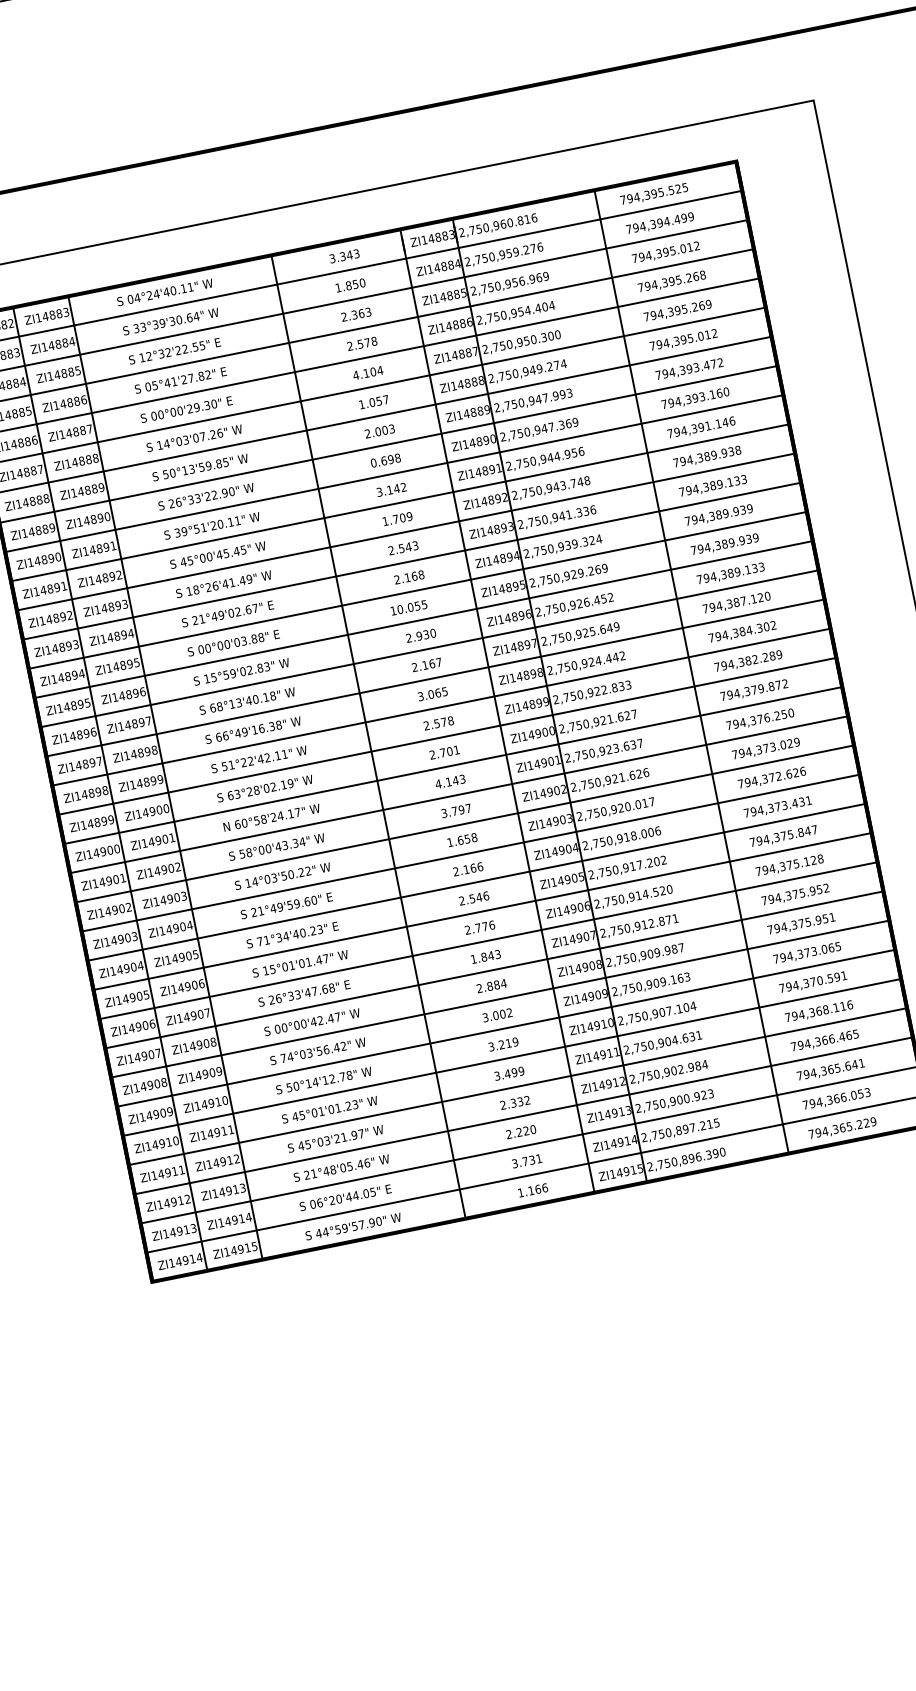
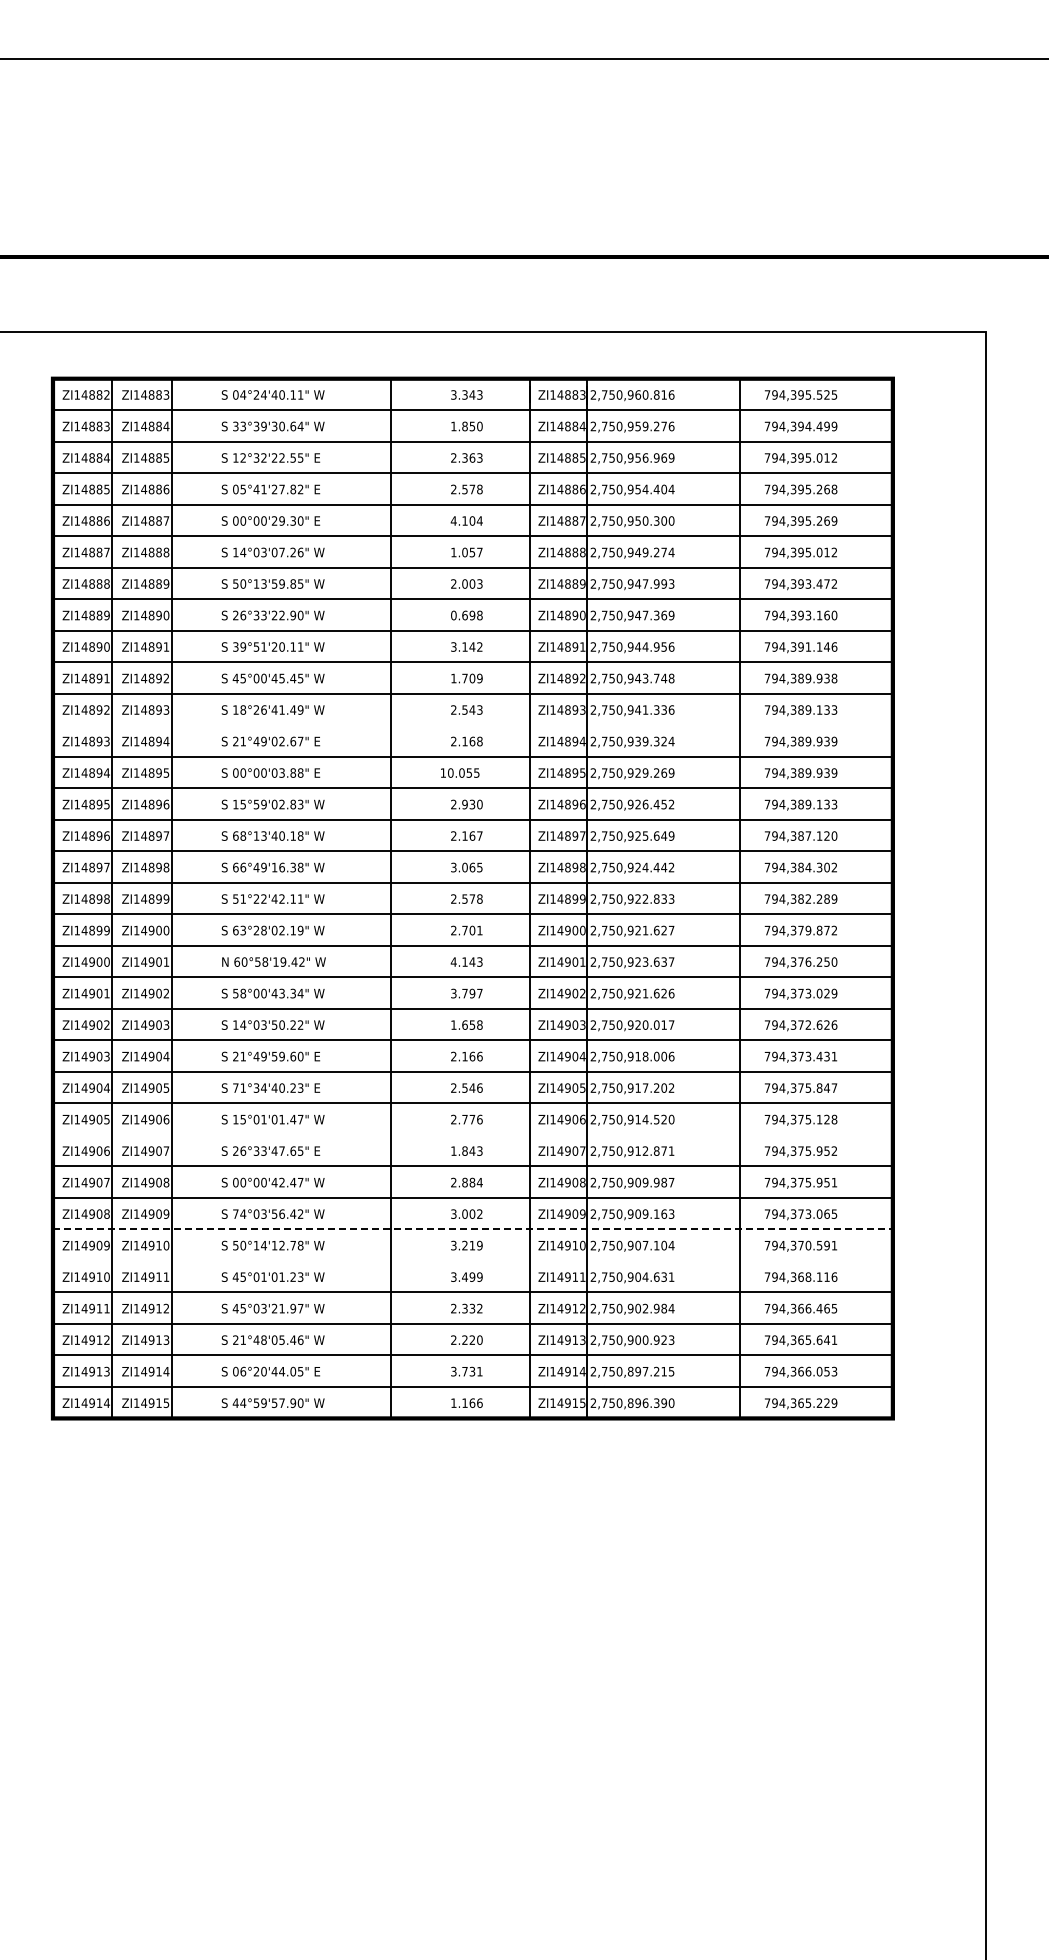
line: (411, 561) -> (472, 725), removed
text: (285, 814) -> (288, 961), 60°58'24.17" -> 60°58'19.42"
line: (487, 940) -> (472, 1134), removed
text: (331, 987) -> (300, 1150), 26°33'47.68" -> 26°33'47.65"
line: (505, 1028) -> (472, 1229), solid -> dashed
line: (511, 1057) -> (472, 1260), removed

